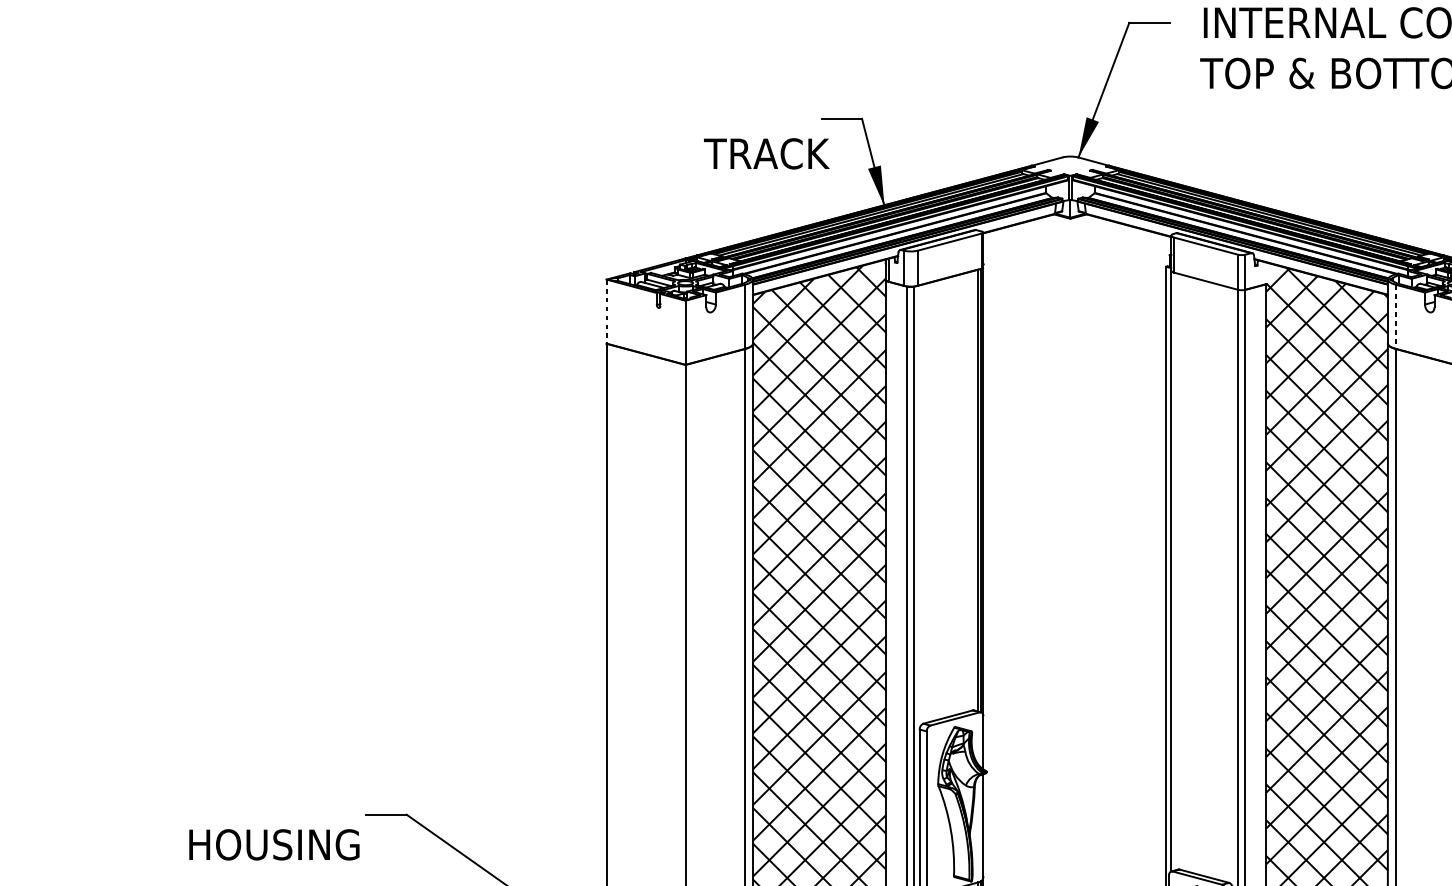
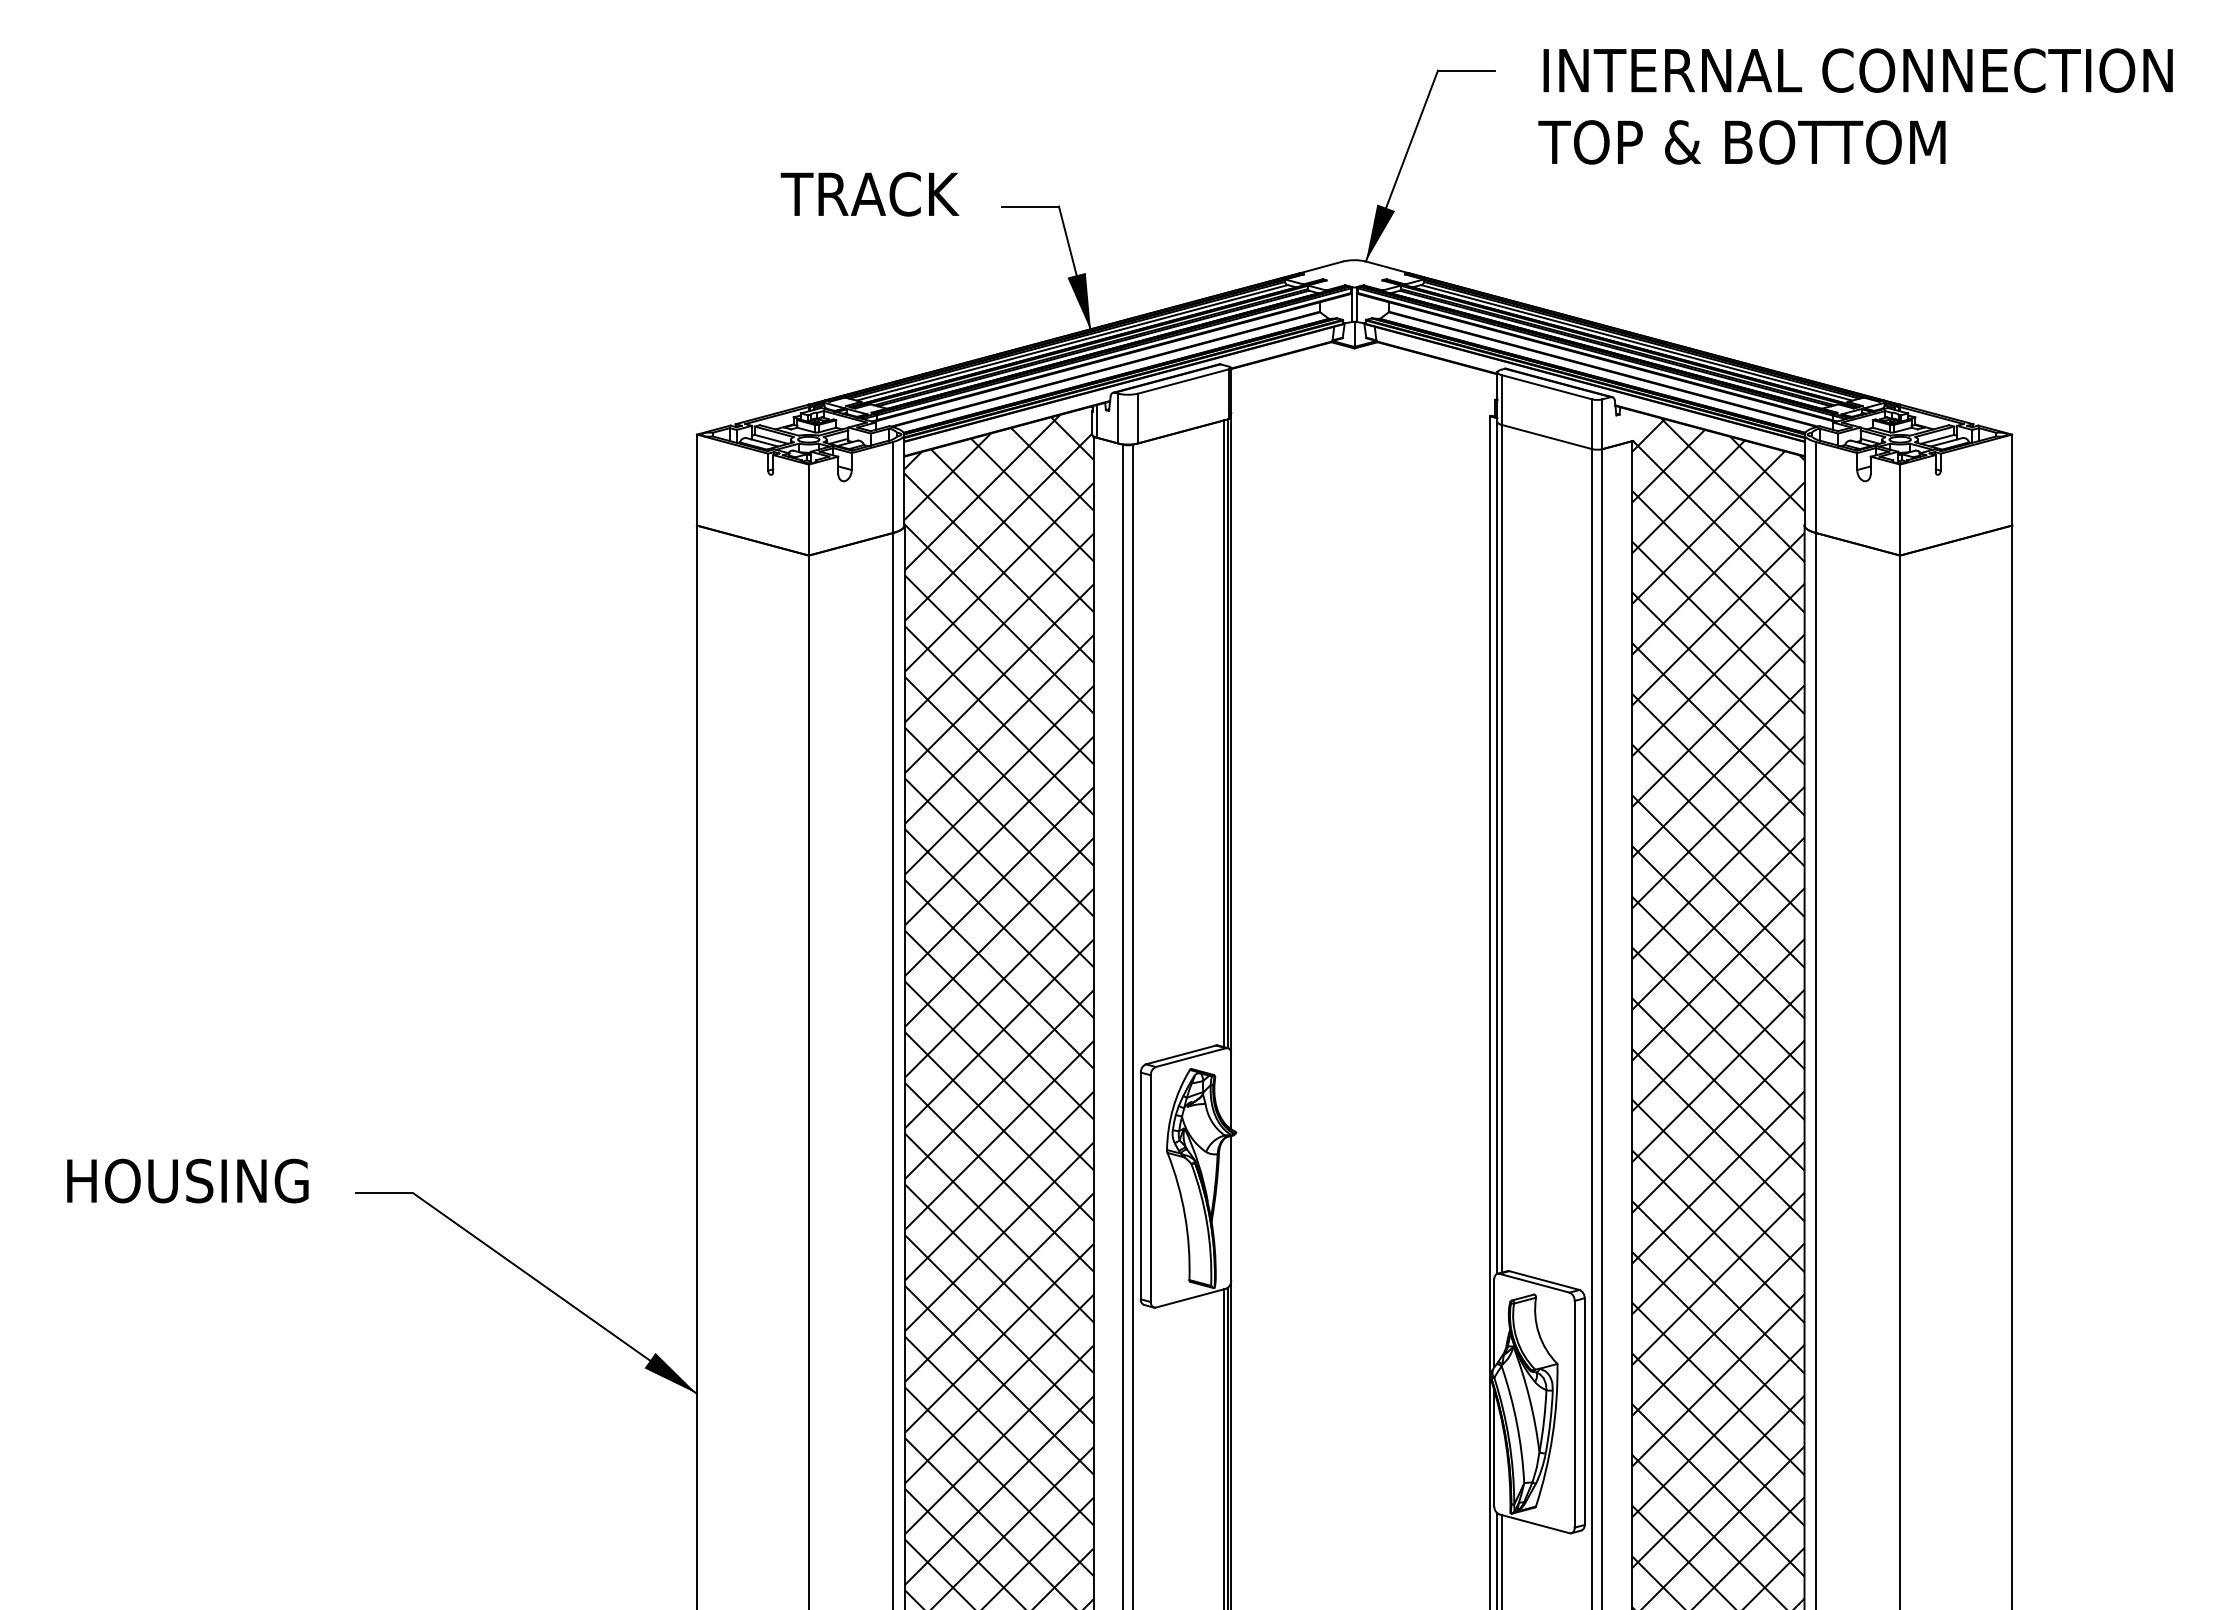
text: (766, 153) -> (869, 194), moved
line: (606, 311) -> (696, 480), dashed -> solid
line: (1396, 317) -> (1816, 488), dashed -> solid
line: (1174, 571) -> (1501, 848), added
text: (274, 844) -> (187, 1180), moved

